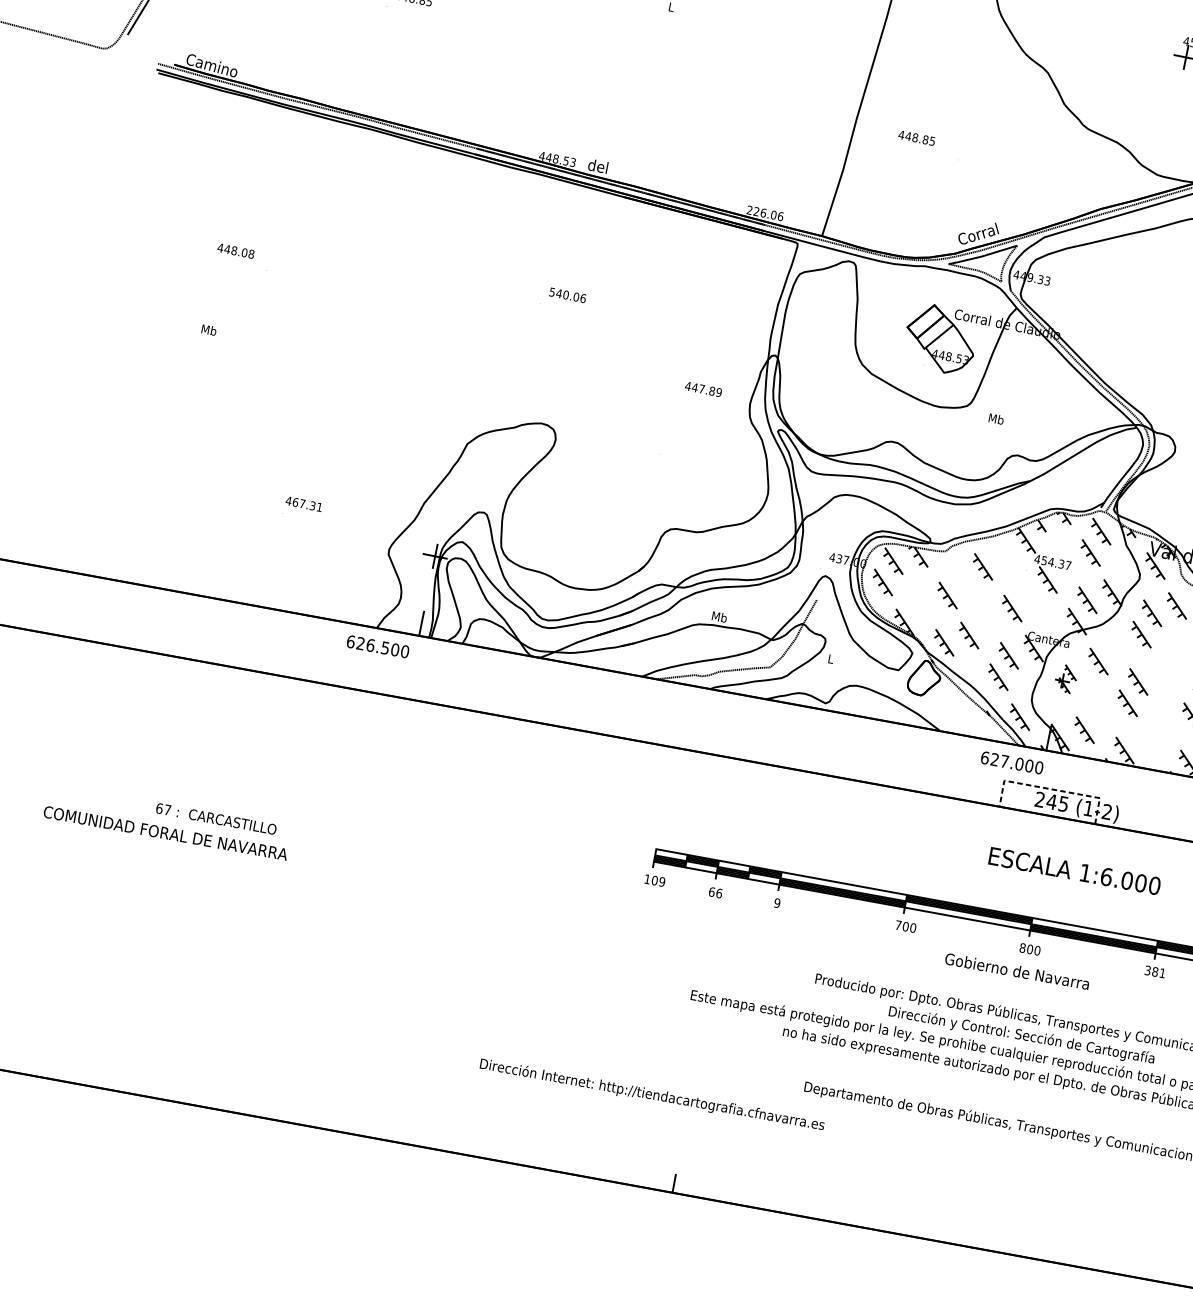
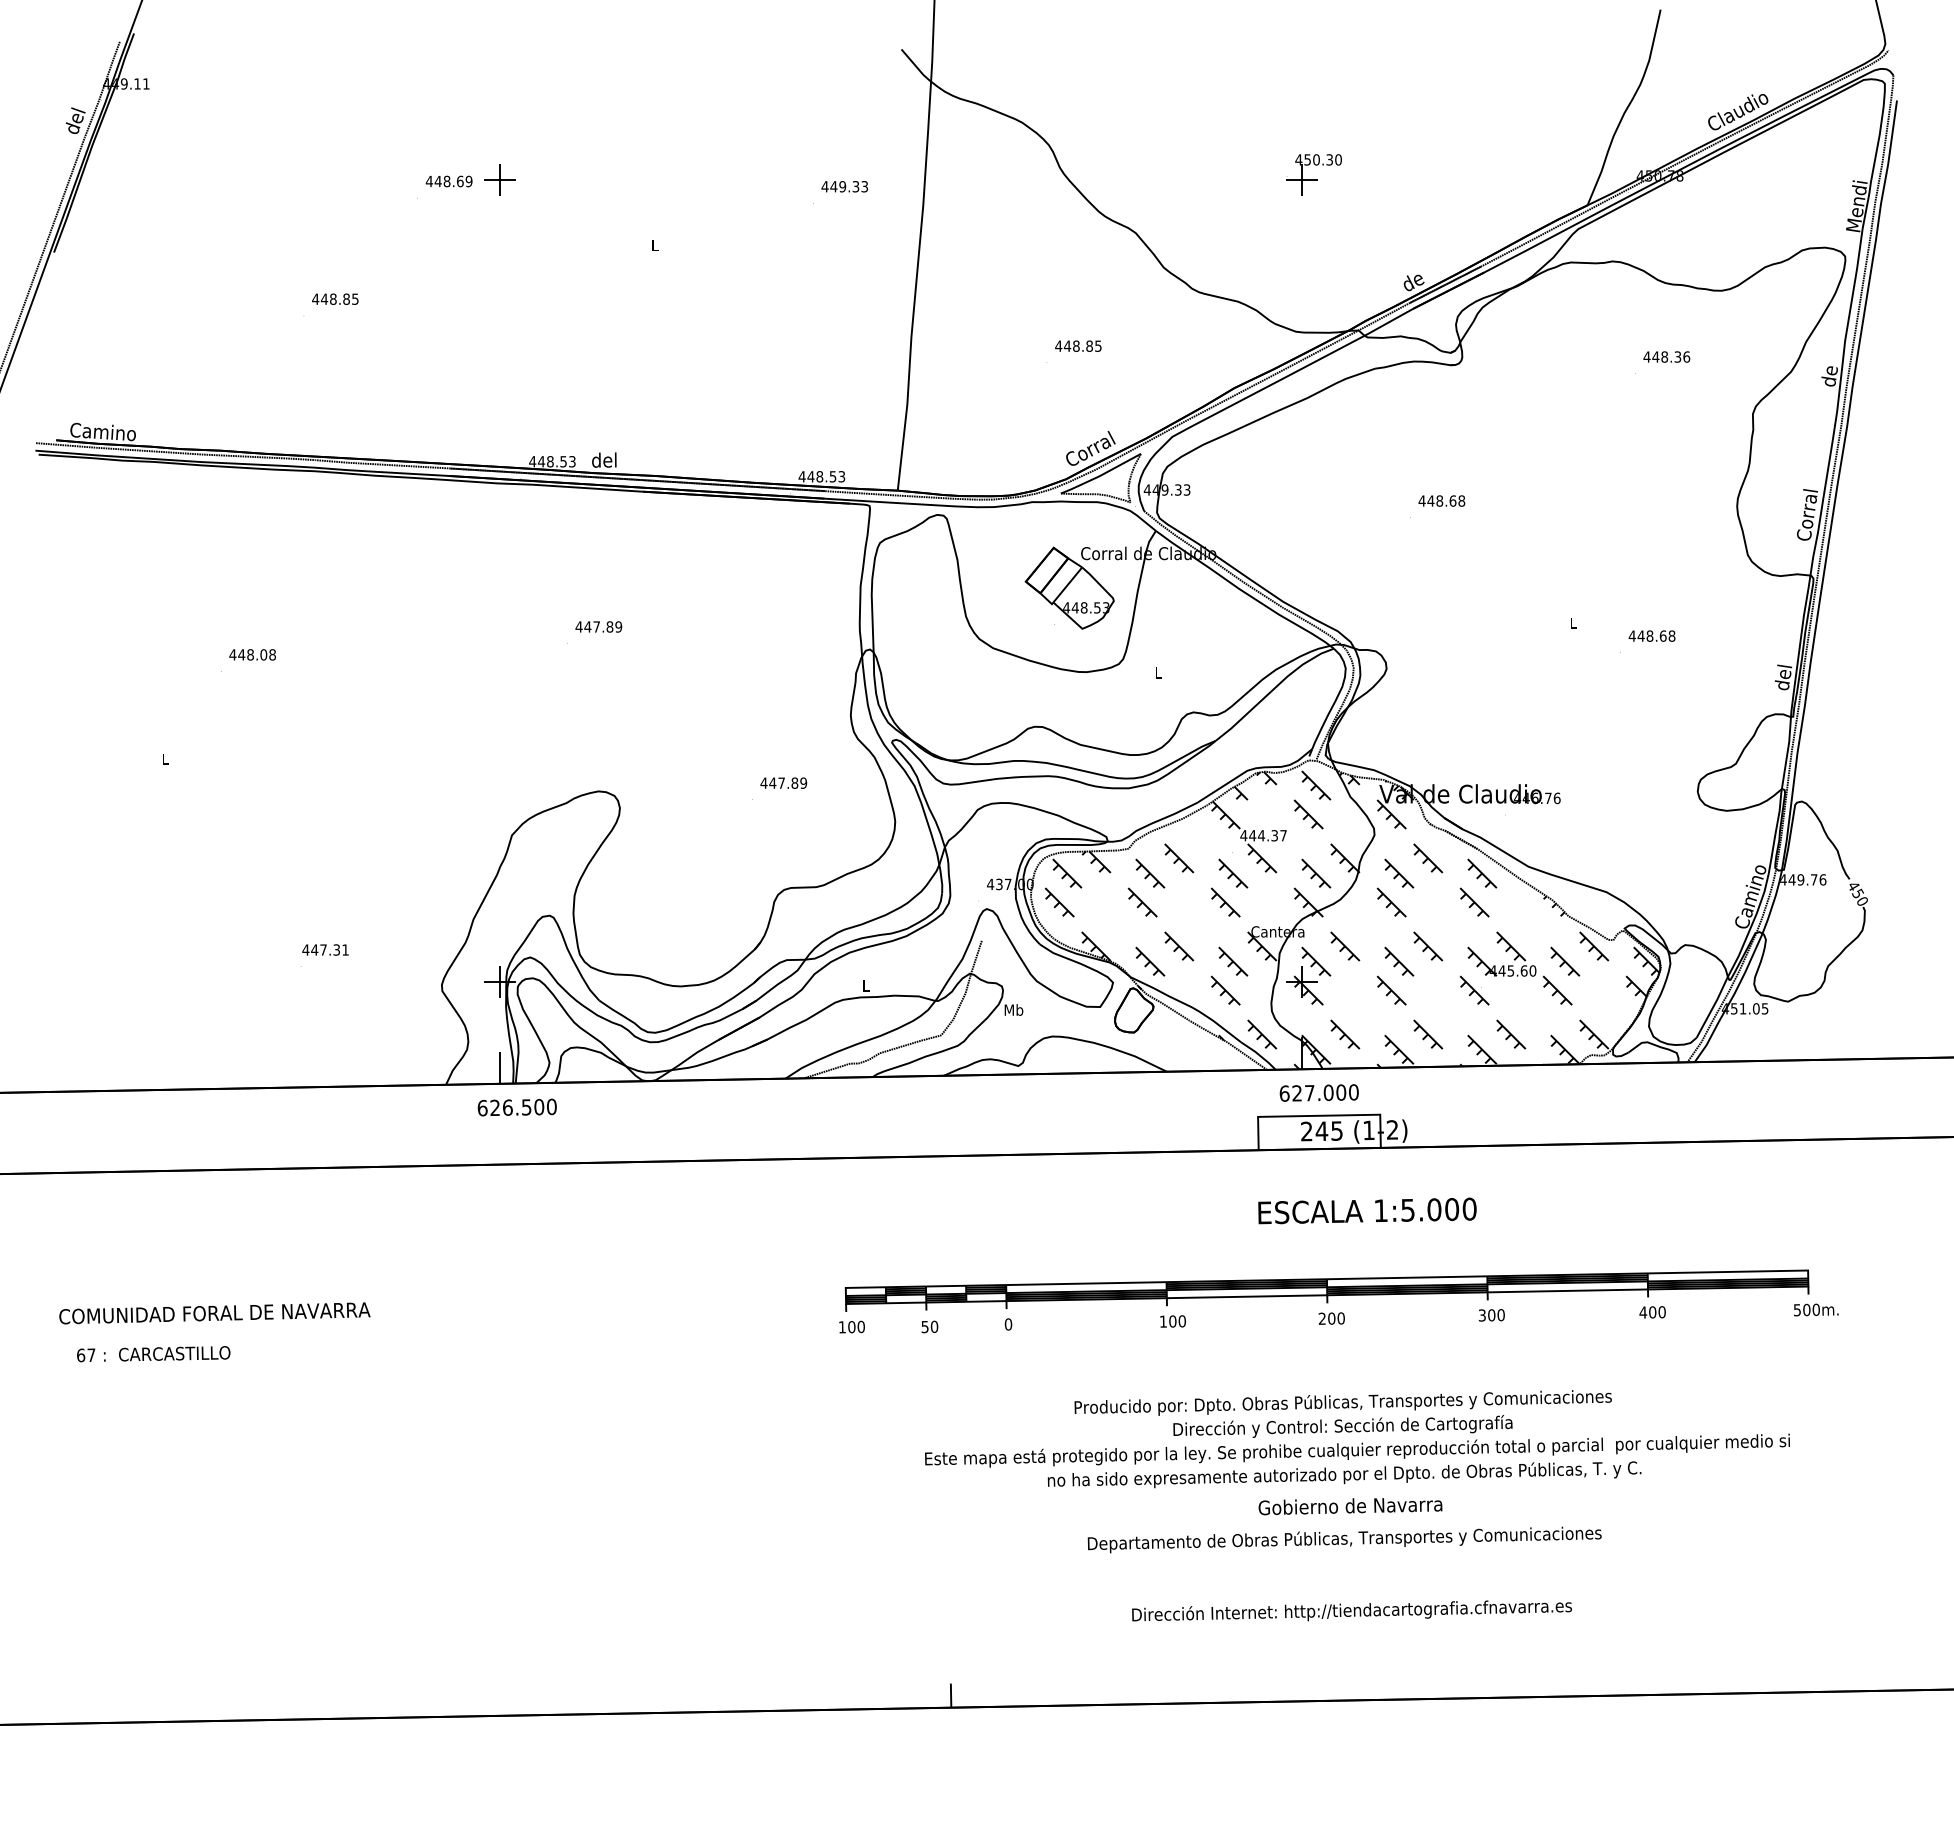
text: (917, 137) -> (1078, 345), moved
text: (764, 213) -> (821, 476), 226.06 -> 448.53
text: (235, 250) -> (252, 654), moved
text: (567, 294) -> (598, 626), 540.06 -> 447.89
text: (209, 329) -> (165, 758), Mb -> L
text: (703, 388) -> (783, 782), moved
text: (996, 418) -> (1158, 672), Mb -> L
text: (295, 502) -> (314, 949), 467.31 -> 447.31
text: (1044, 560) -> (1252, 835), 454.37 -> 444.37
part: (958, 574) -> (1150, 873), added
part: (1023, 587) -> (1233, 873), added
text: (719, 616) -> (866, 985), Mb -> L
text: (377, 646) -> (516, 1107), moved
text: (830, 658) -> (1013, 1009), L -> Mb
part: (1163, 674) -> (1428, 946), added
part: (1065, 678) -> (1308, 975), size x1.67
part: (1150, 743) -> (1428, 1034), added
text: (1011, 762) -> (1318, 1092), moved
line: (1051, 789) -> (1318, 1115), dashed -> solid
text: (216, 819) -> (153, 1354), moved
text: (165, 833) -> (214, 1313), moved
text: (1107, 876) -> (1408, 1209), 1:6.000 -> 1:5.000
text: (661, 882) -> (860, 1327), 109 -> 100
text: (715, 892) -> (929, 1326), 66 -> 50
text: (777, 903) -> (1008, 1324), 9 -> 0
text: (897, 925) -> (1162, 1321), 700 -> 100
text: (1022, 947) -> (1322, 1318), 800 -> 200
text: (1017, 971) -> (1350, 1506), moved
text: (1158, 972) -> (1496, 1315), 381 -> 300
text: (652, 1094) -> (1351, 1610), moved

